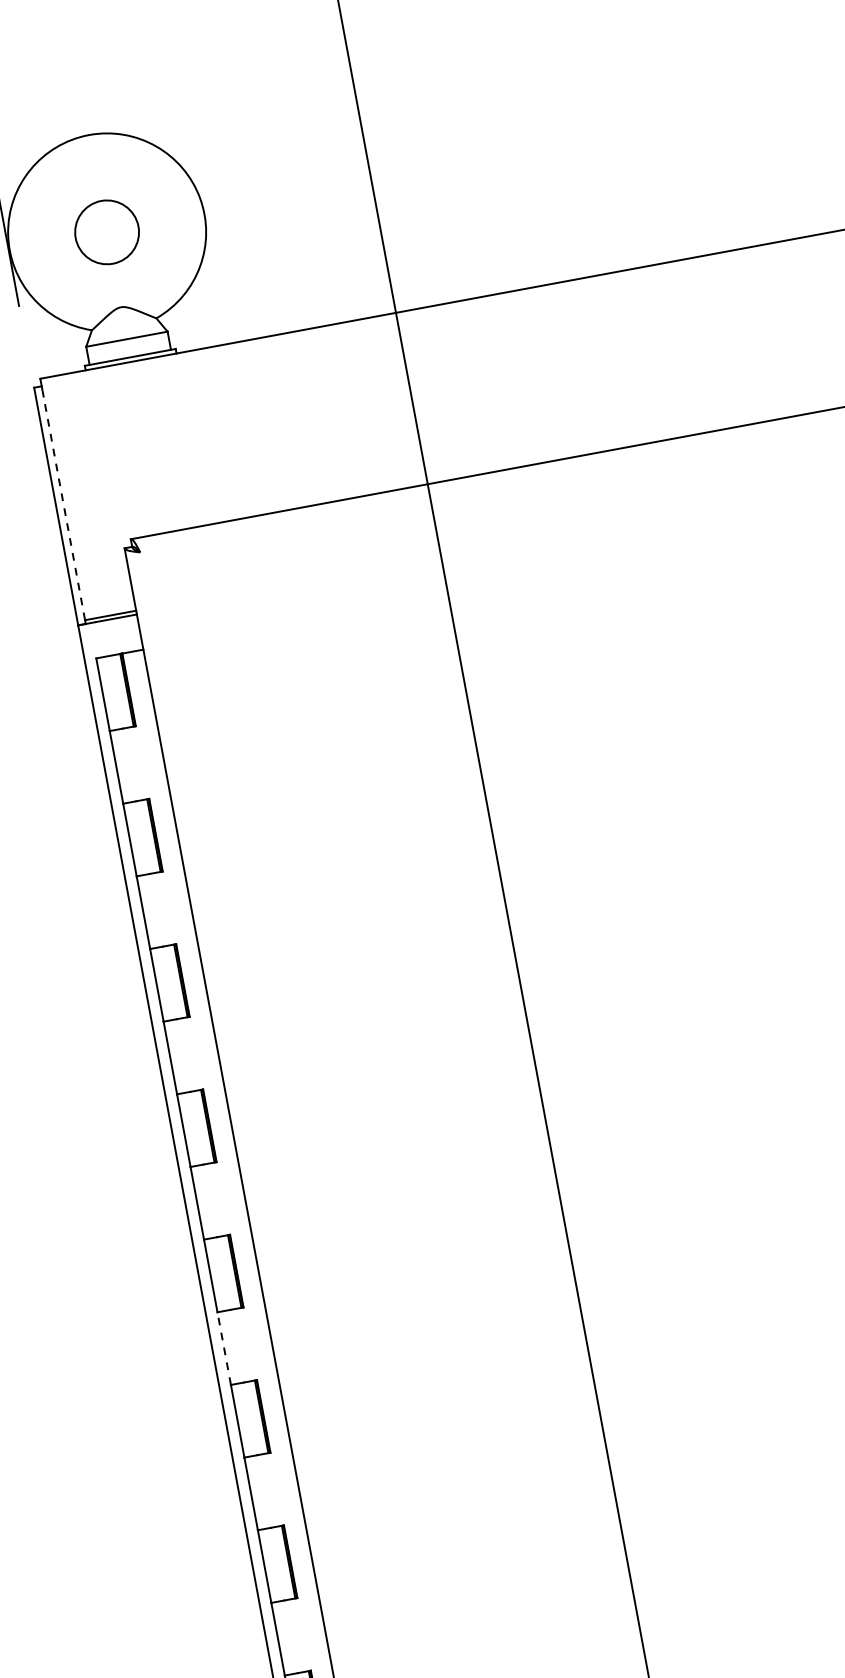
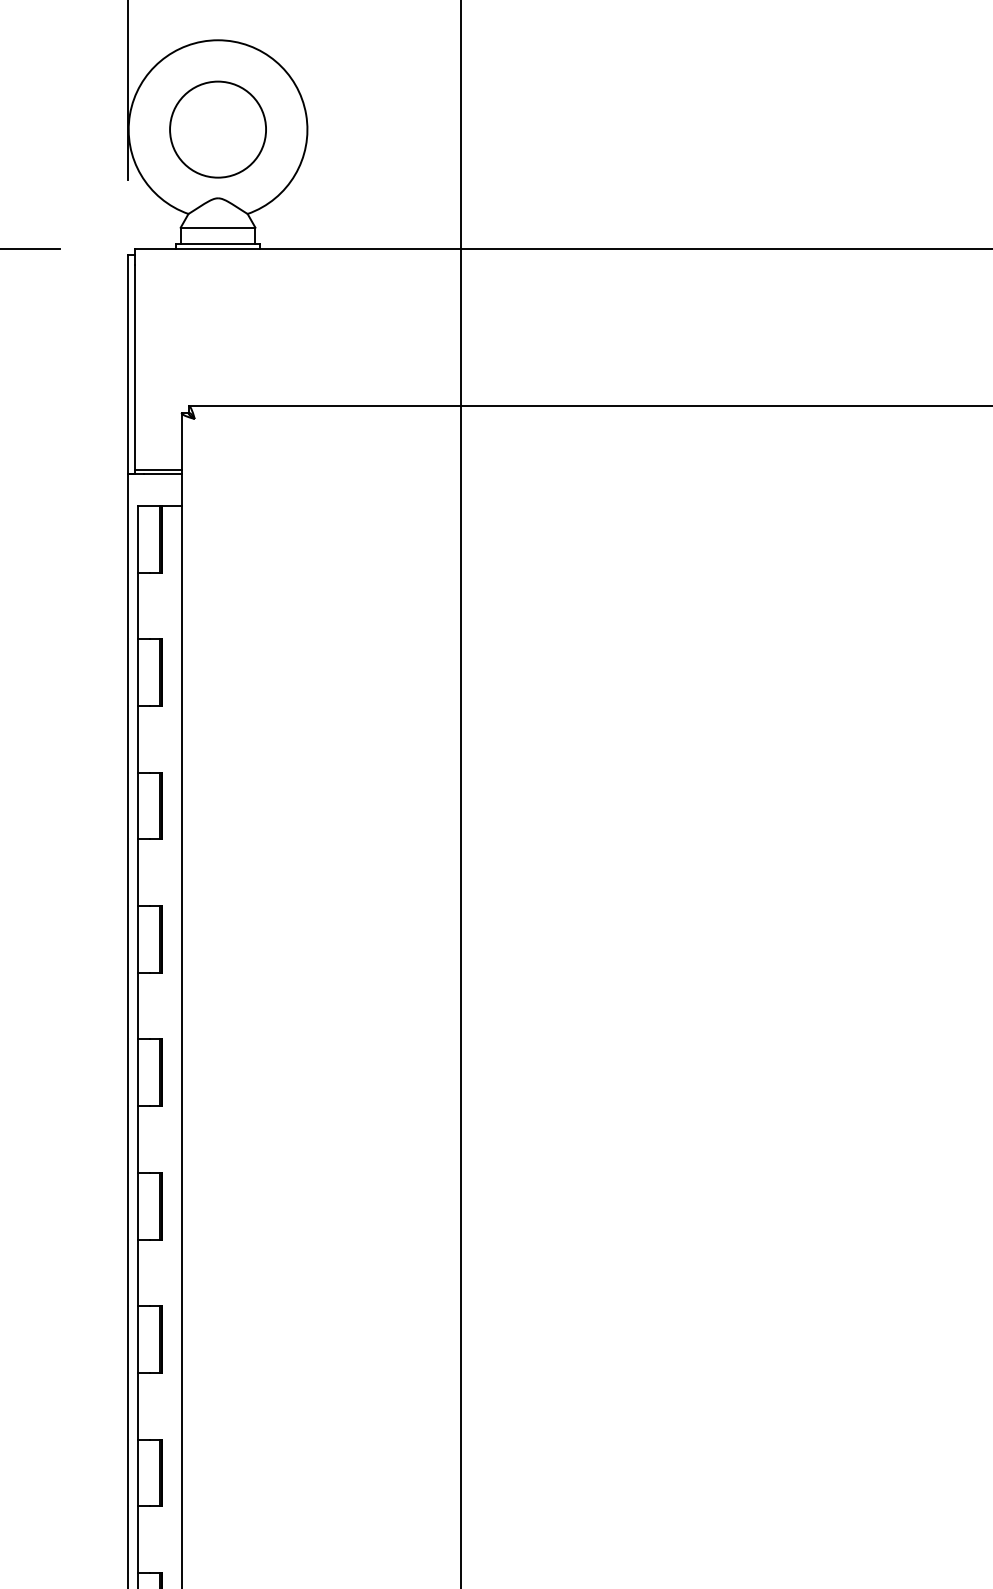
circle: (106, 232) -> (217, 129), size x1.67
line: (64, 508) -> (134, 367), dashed -> solid
line: (224, 1348) -> (138, 1139), dashed -> solid

